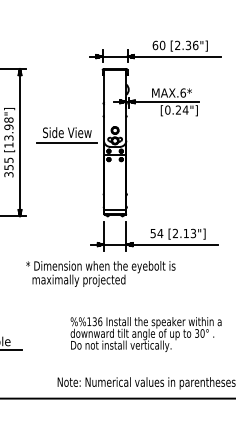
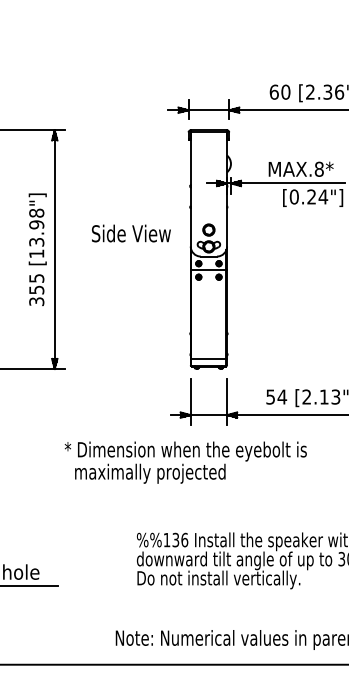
text: (182, 92) -> (318, 168), MAX.6* -> MAX.8*
line: (66, 142) -> (130, 249), removed

